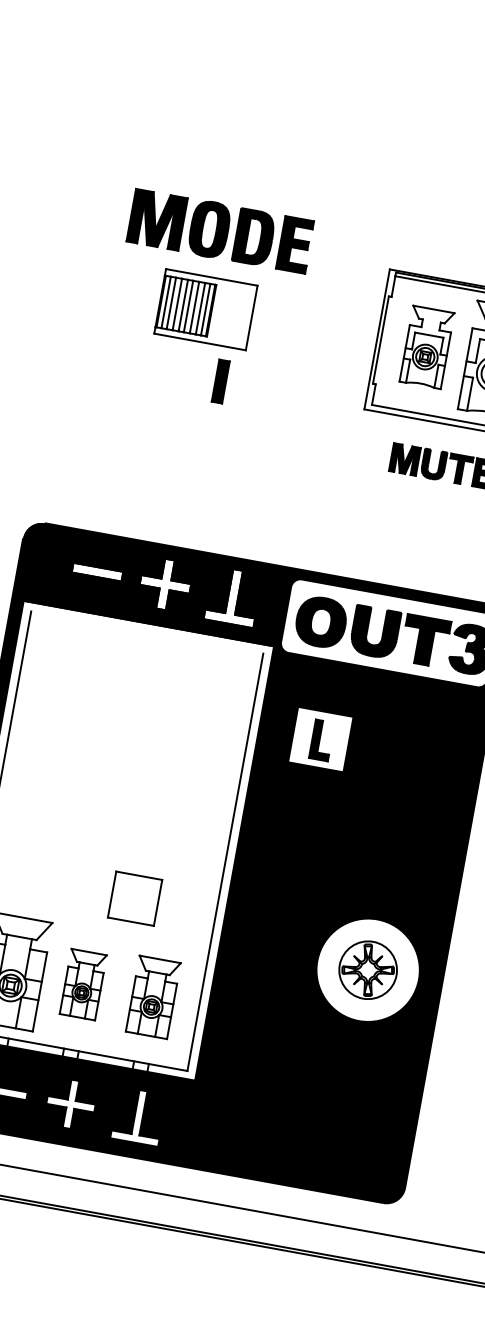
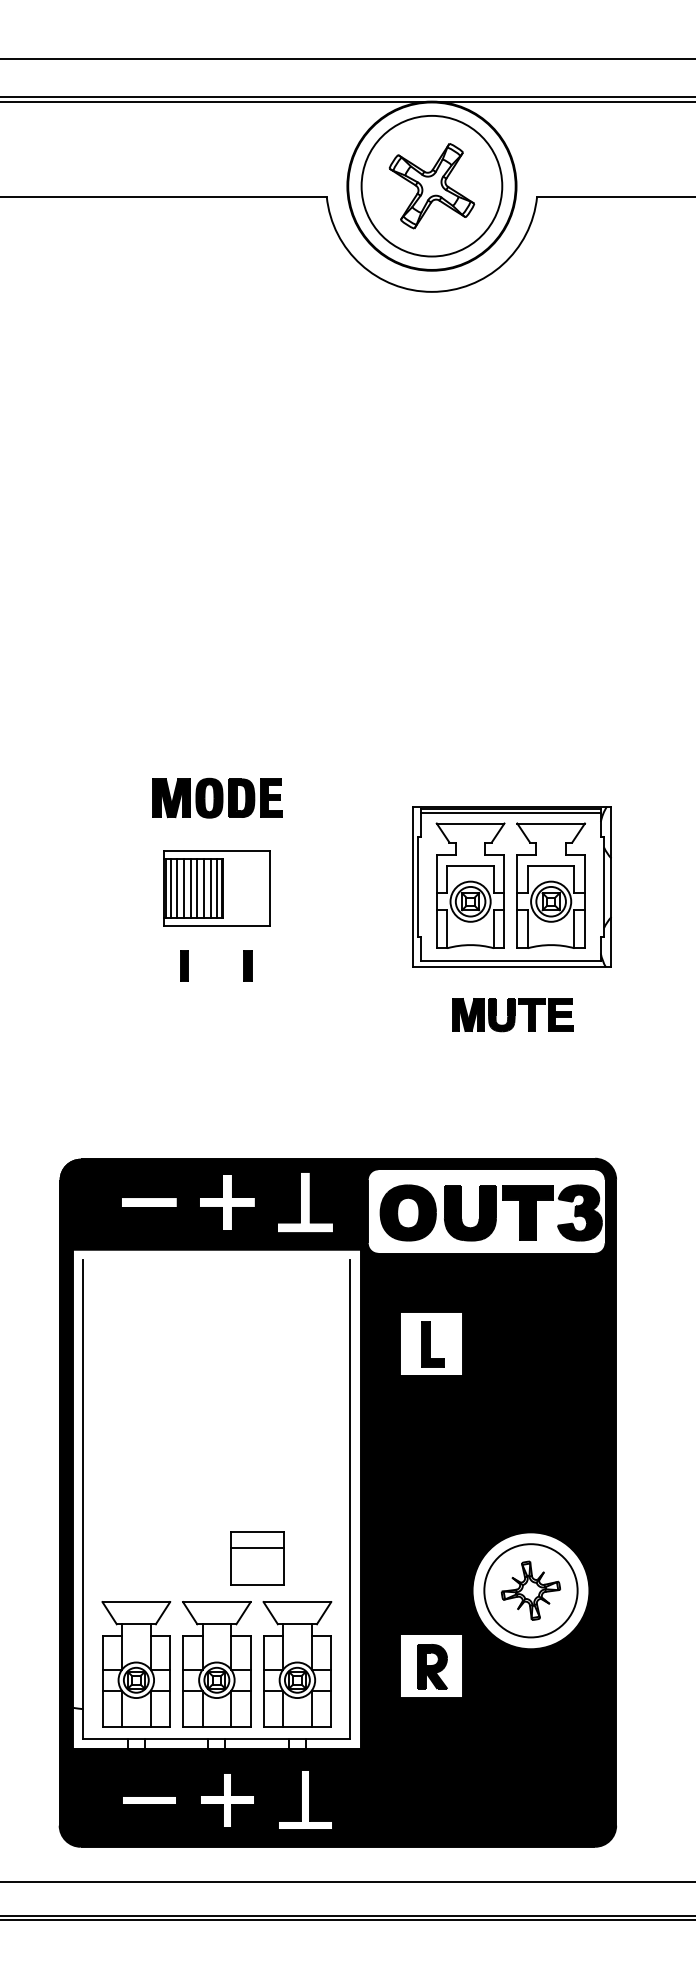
part: (220, 230) -> (217, 797), size x0.62
part: (427, 347) -> (470, 885), size x1.43
part: (165, 371) -> (184, 965), added
part: (220, 381) -> (247, 965), size x0.62
line: (136, 890) -> (256, 1548), added
circle: (367, 969) -> (530, 1590), size x1.43
part: (82, 984) -> (216, 1664), size x1.67
part: (153, 997) -> (297, 1664), size x1.43

